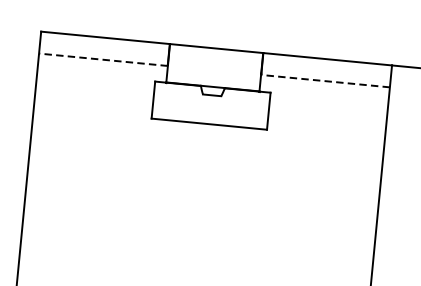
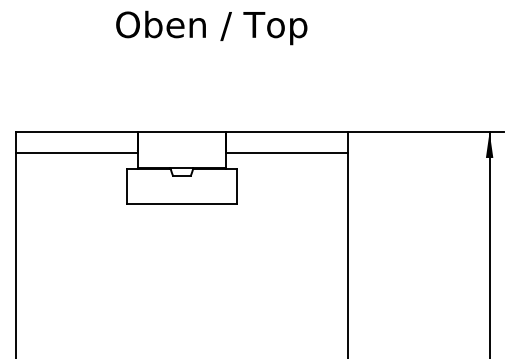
line: (103, 59) -> (76, 152), dashed -> solid
line: (324, 80) -> (286, 152), dashed -> solid

